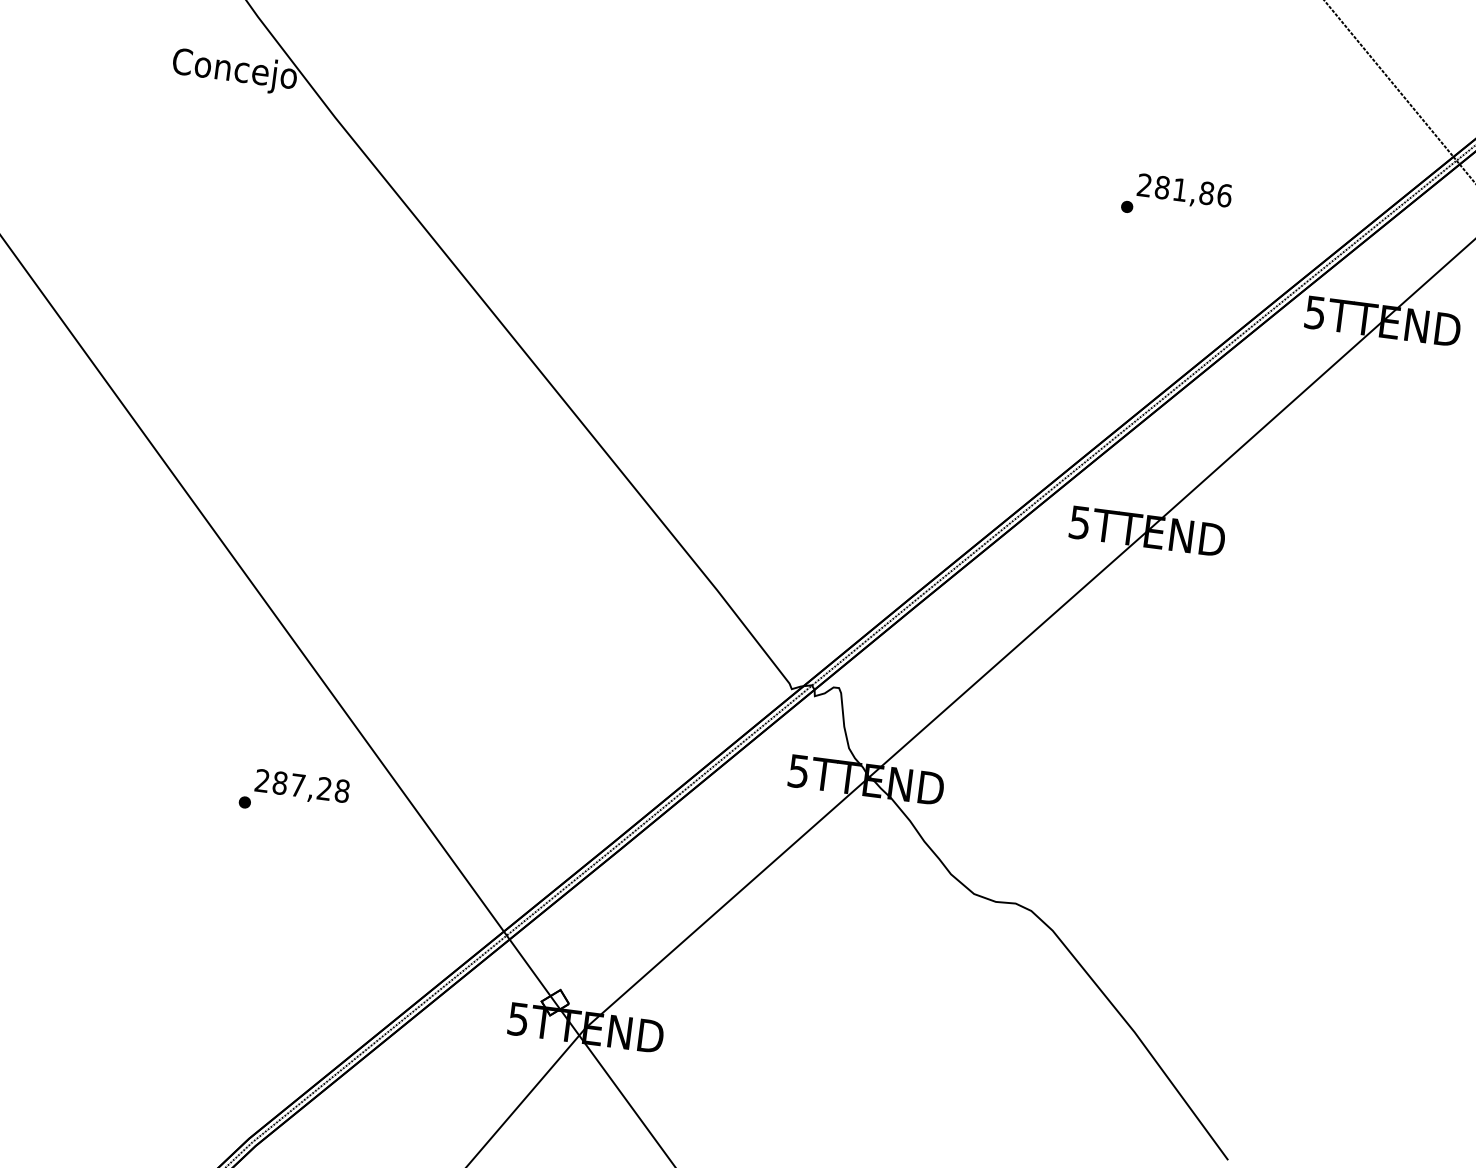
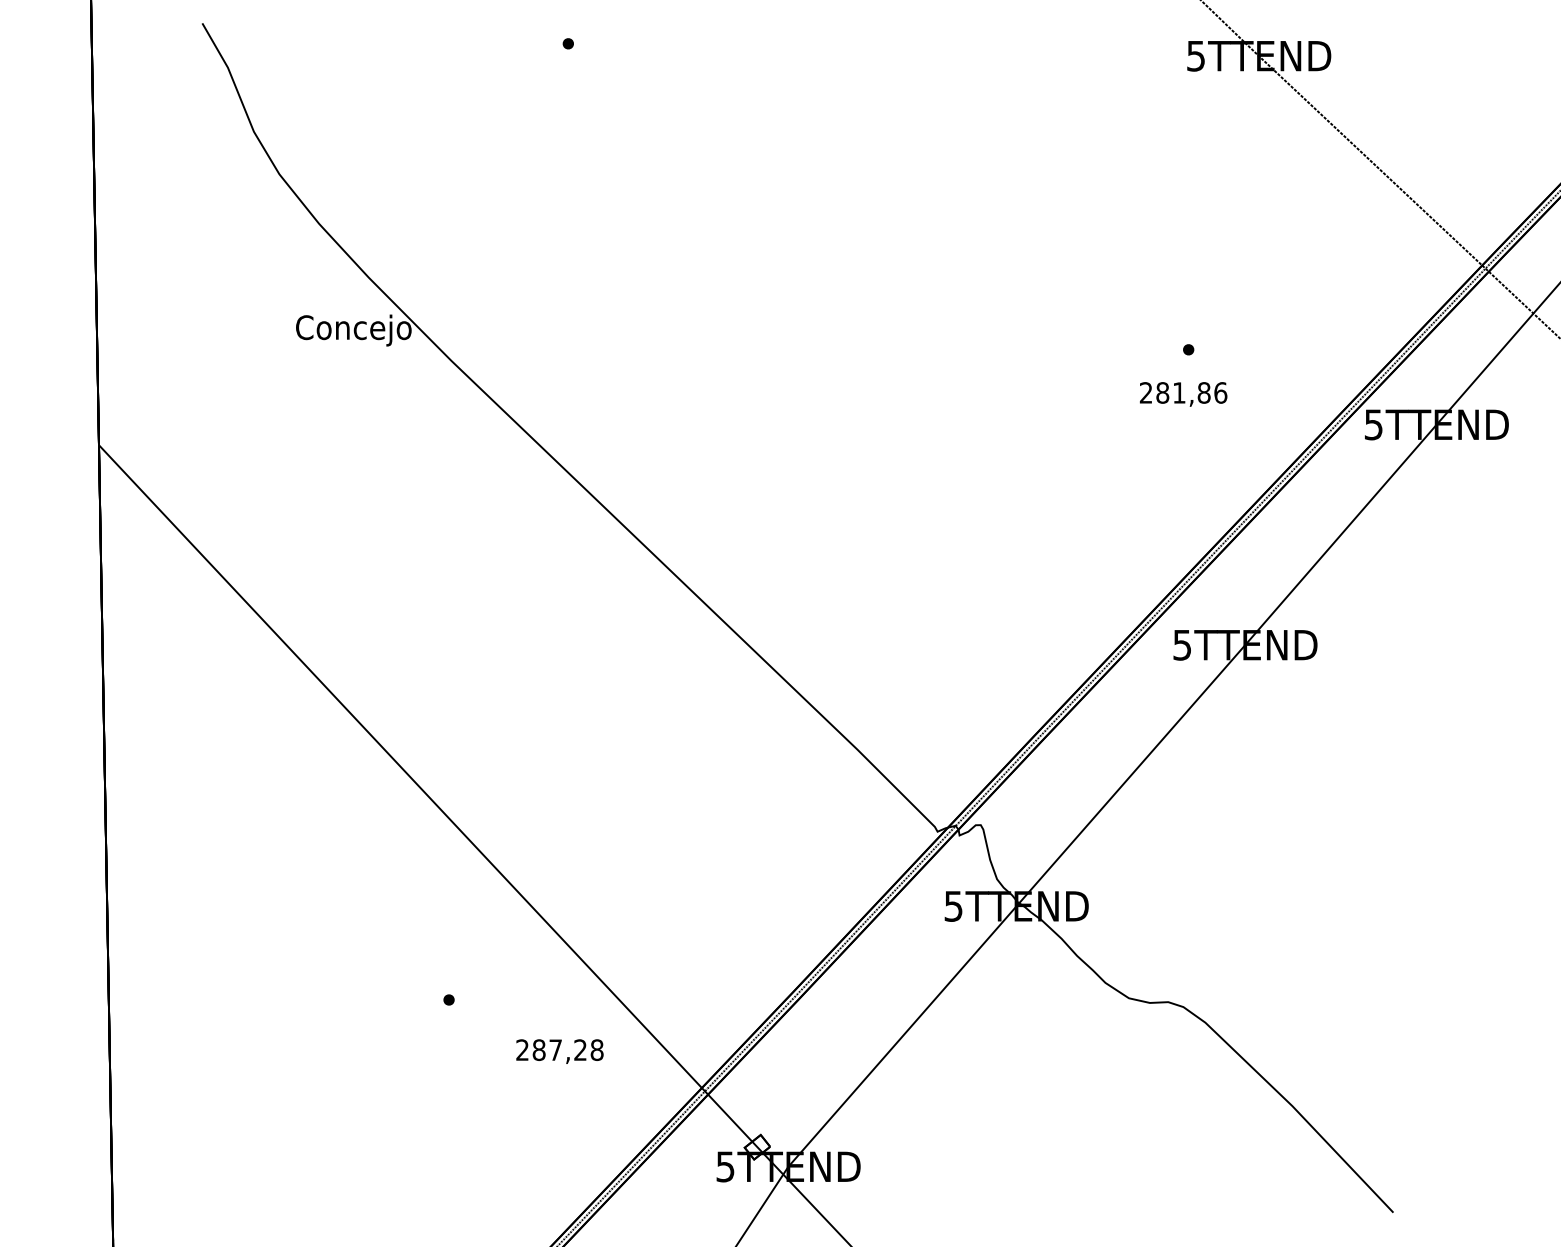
text: (1184, 192) -> (1183, 394), moved
text: (301, 787) -> (559, 1051), moved

